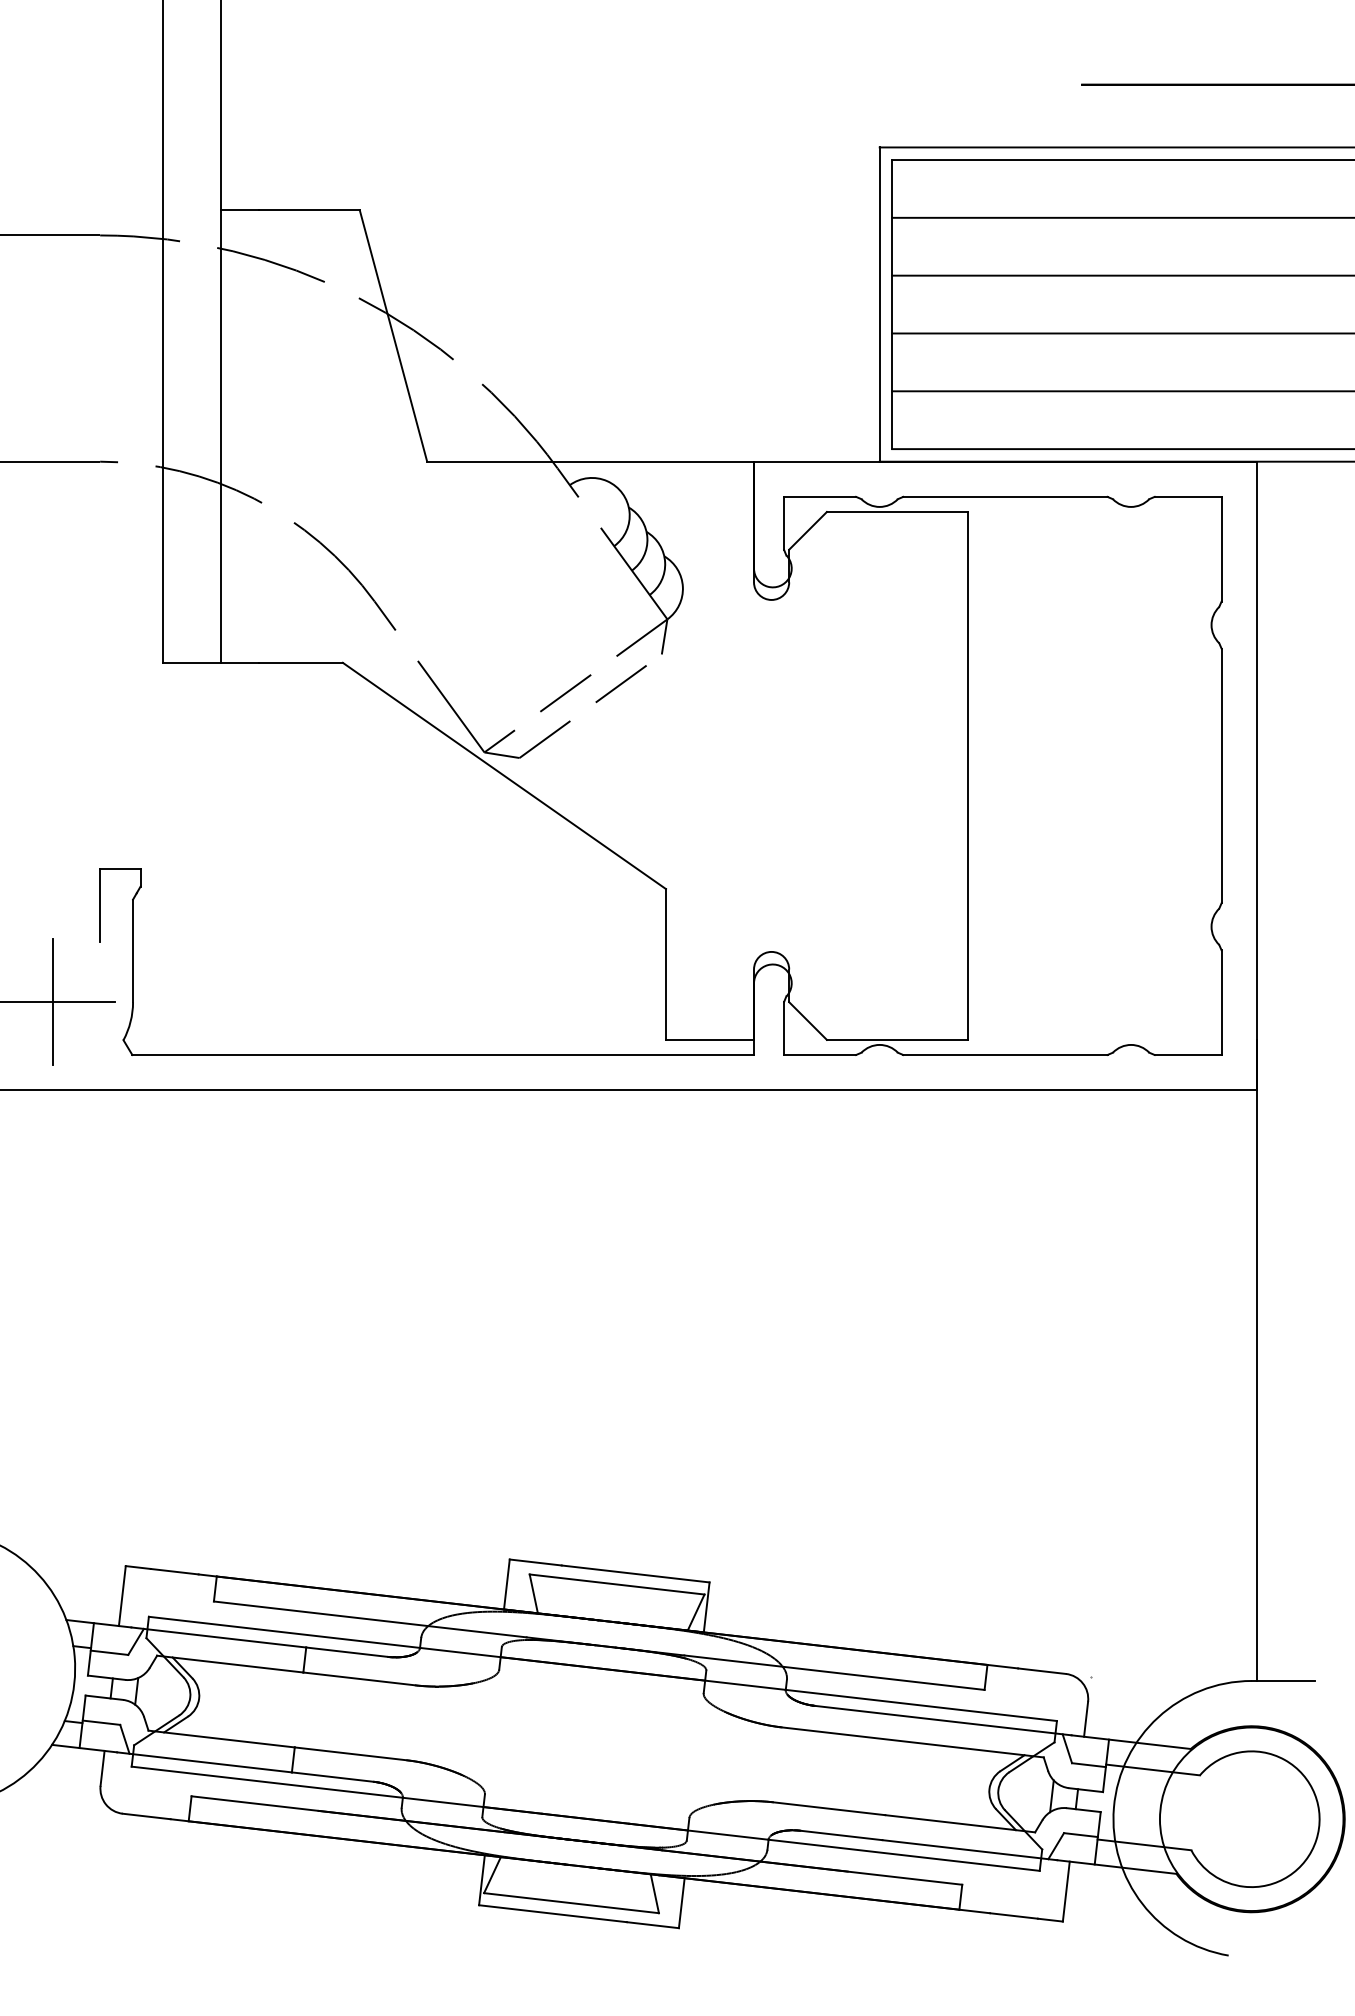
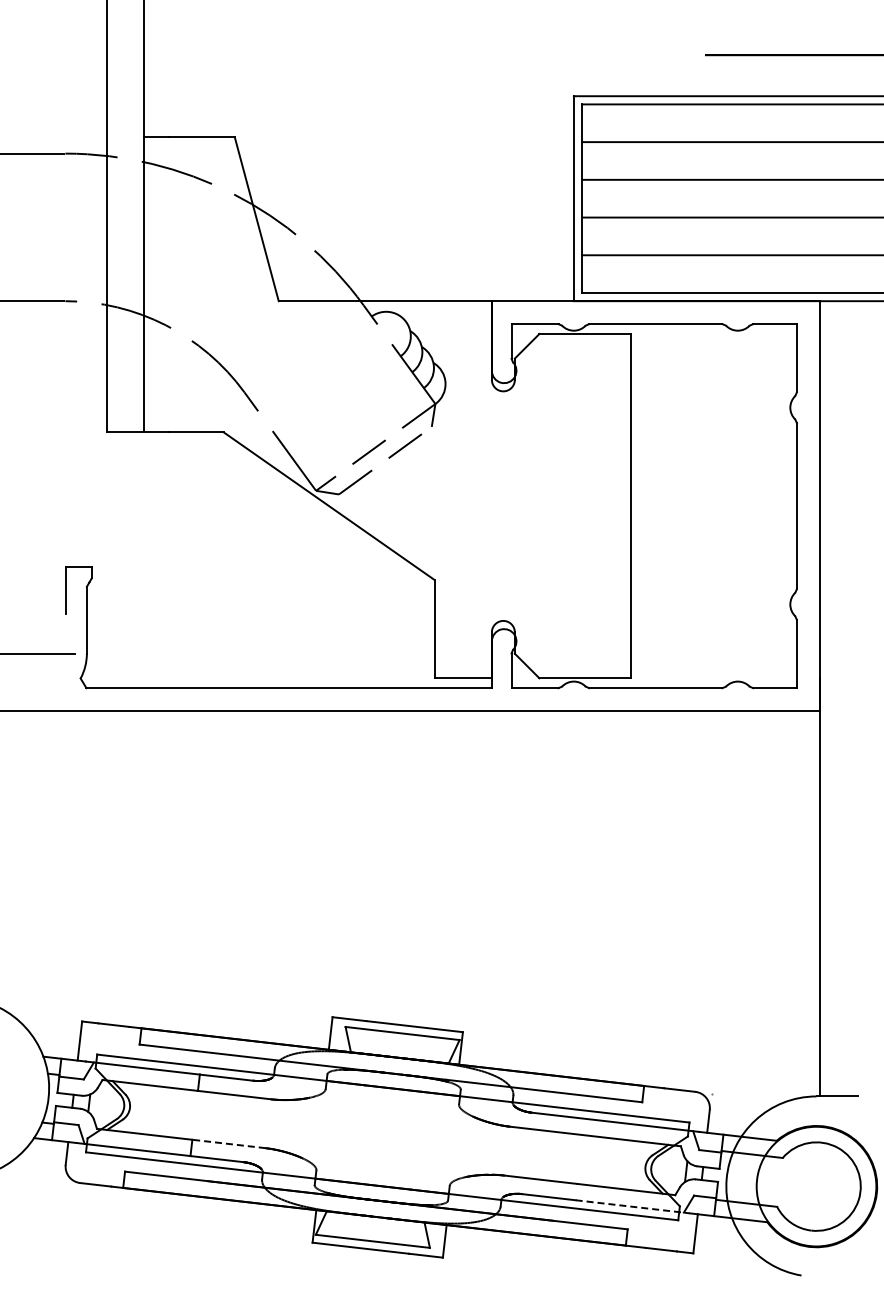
line: (52, 1001) -> (34, 653), removed
line: (351, 1753) -> (229, 1143), solid -> dashed
line: (971, 1849) -> (633, 1206), solid -> dashed

